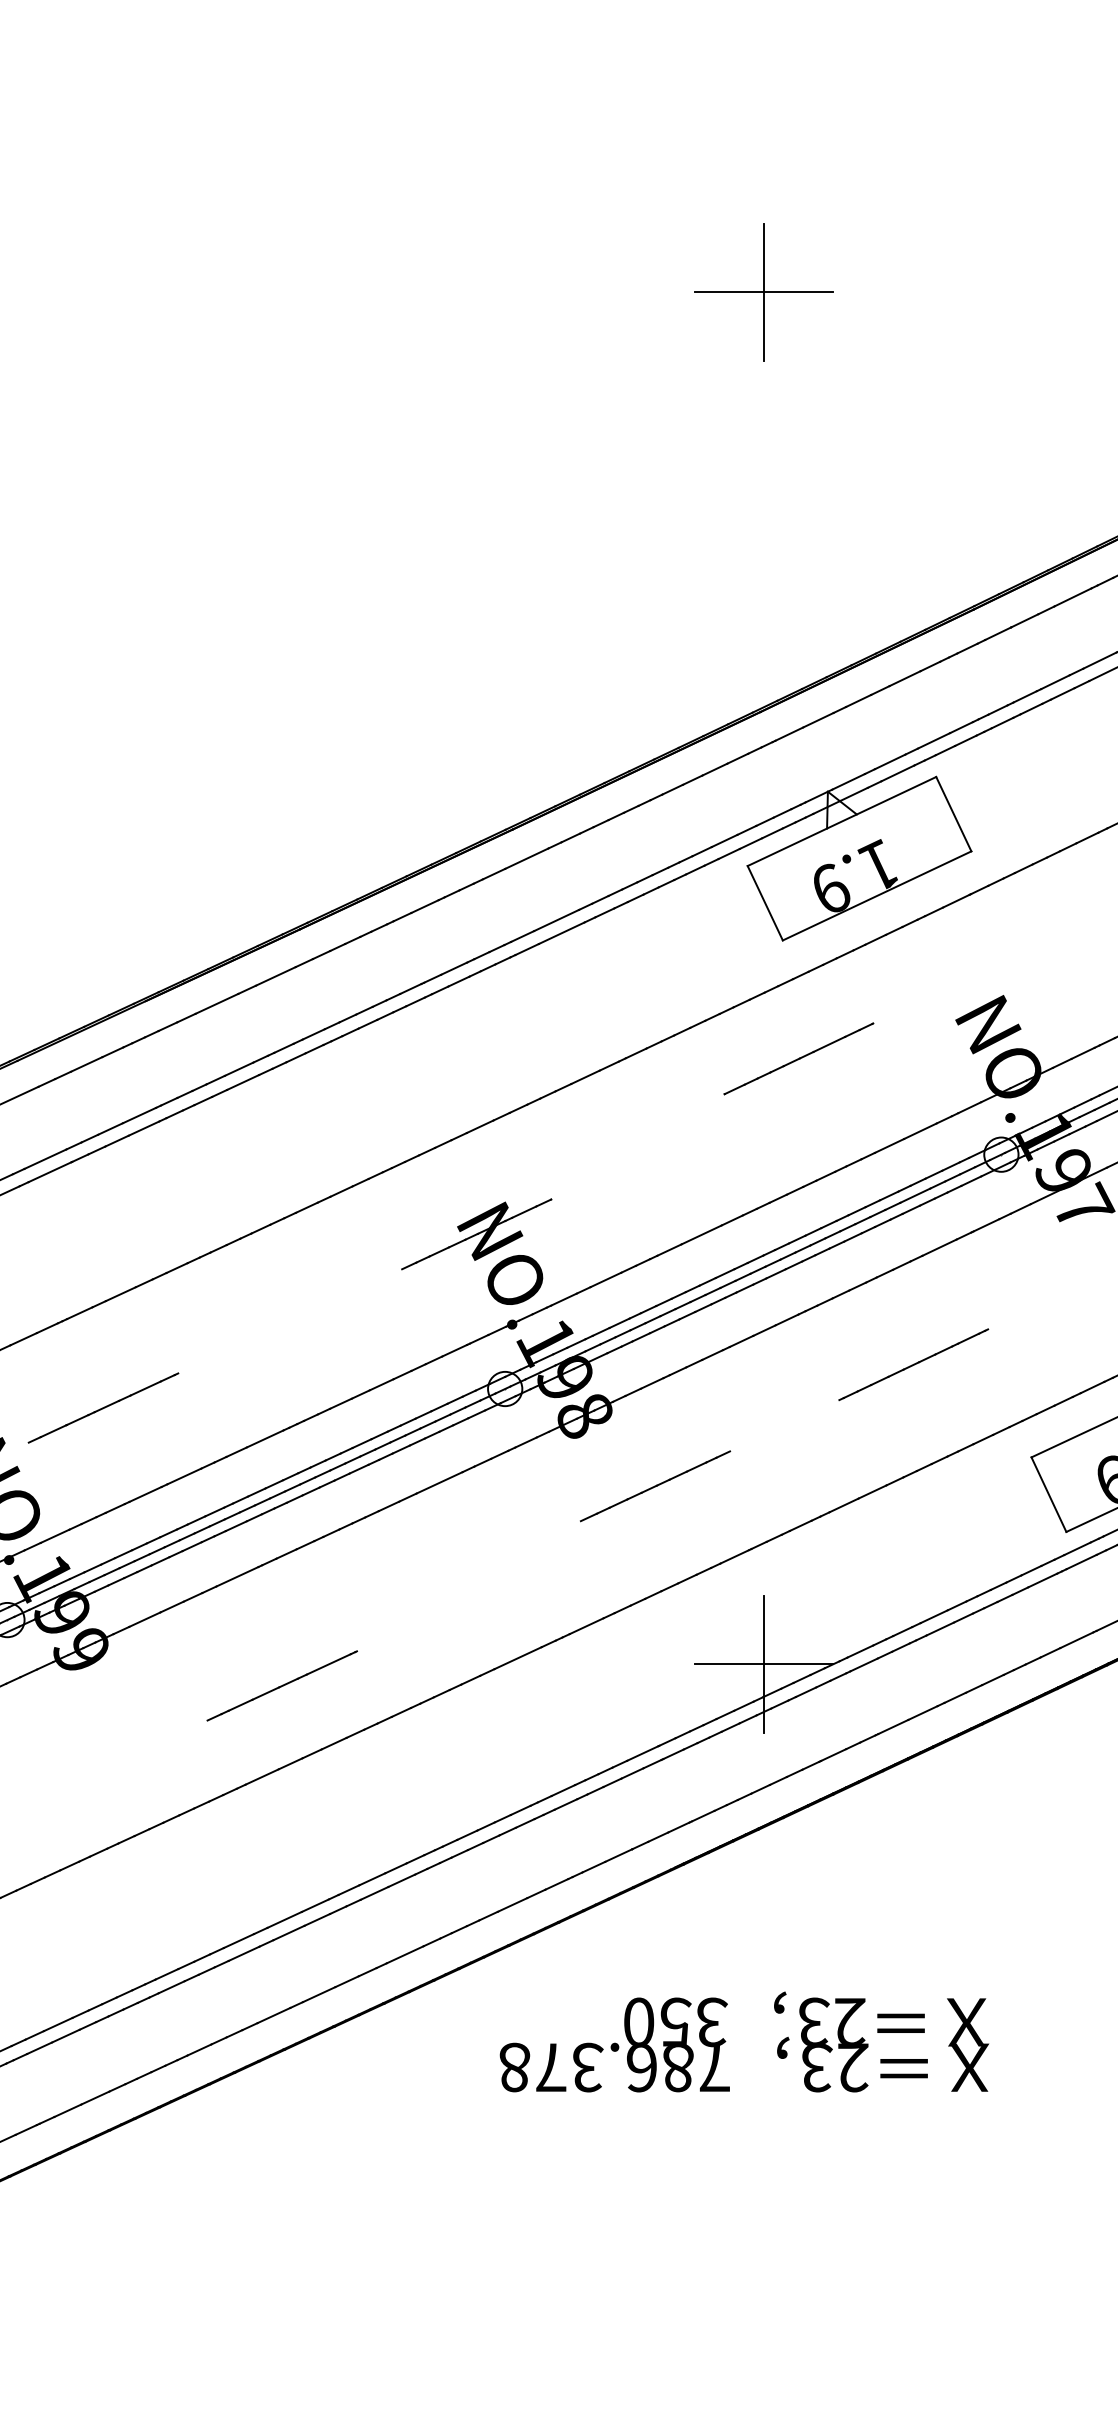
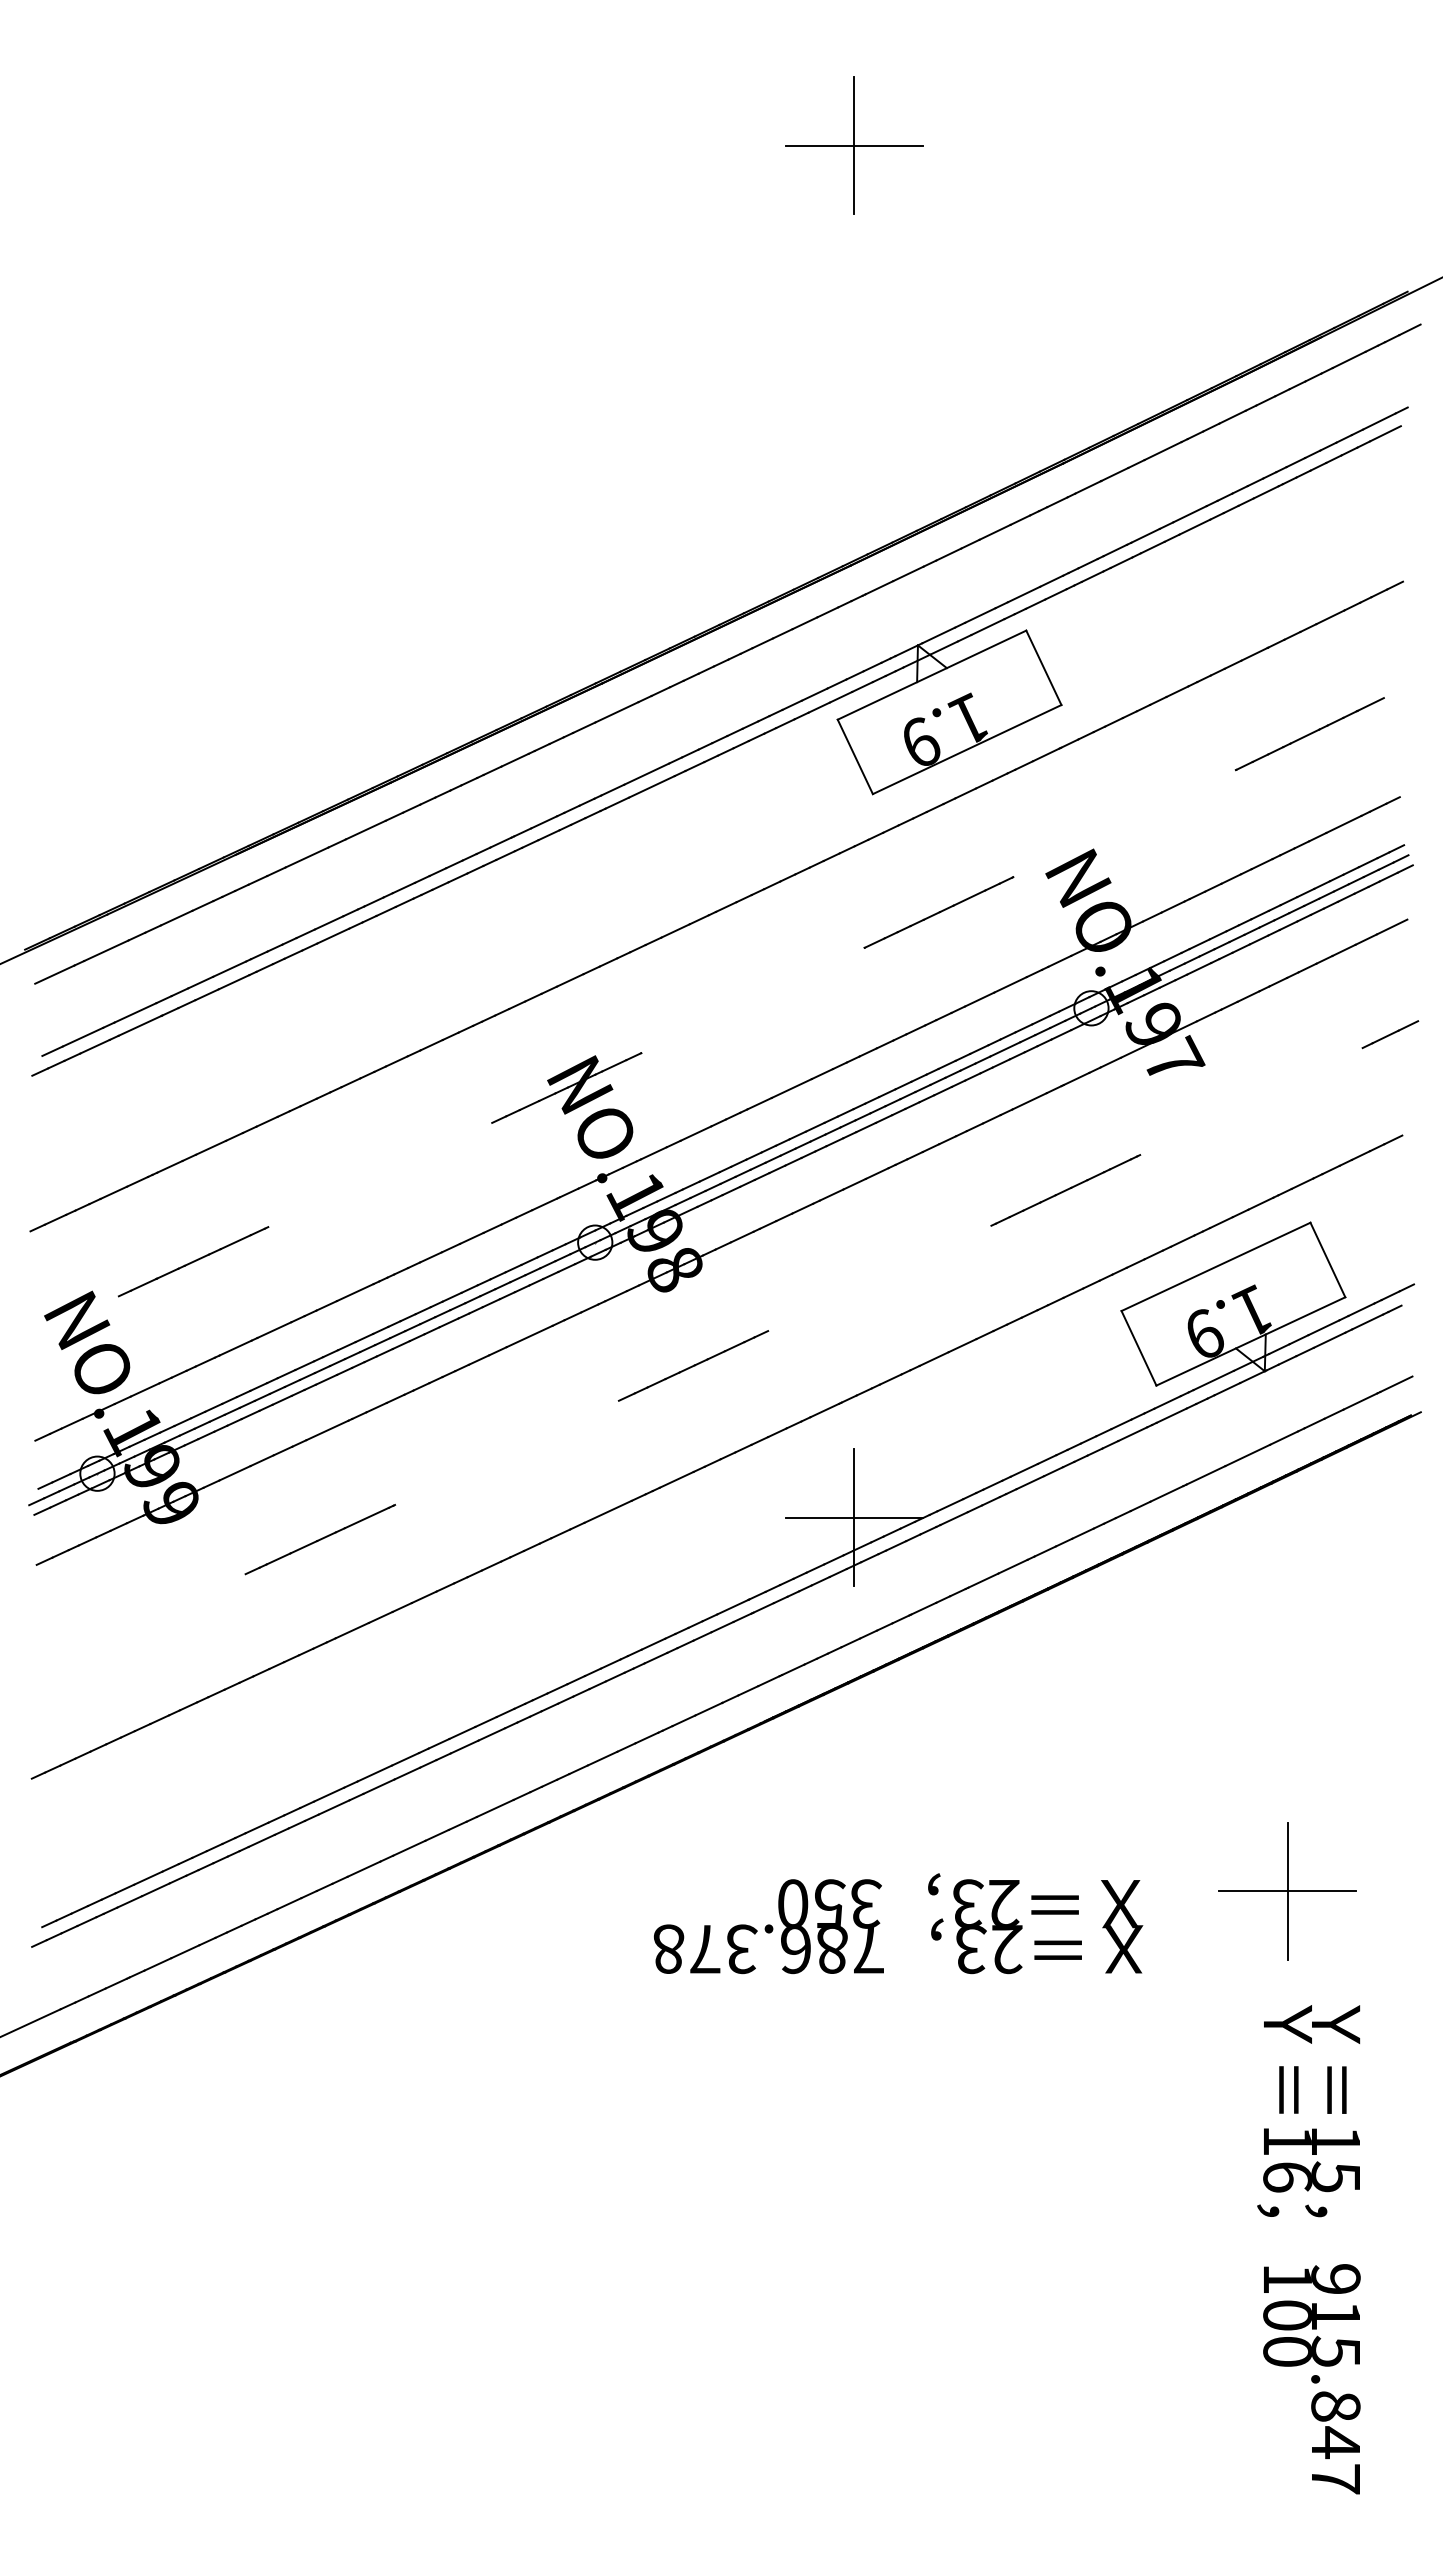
line: (798, 1058) -> (938, 912), moved
line: (913, 1364) -> (1065, 1190), moved
line: (655, 1485) -> (693, 1365), moved
line: (282, 1685) -> (320, 1539), moved
text: (744, 2041) -> (898, 1923), moved

